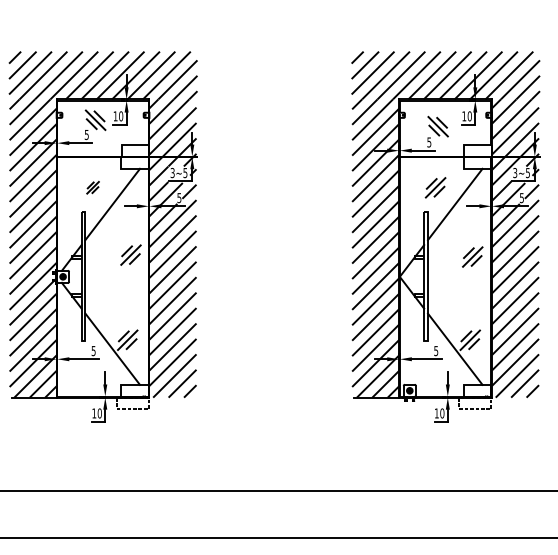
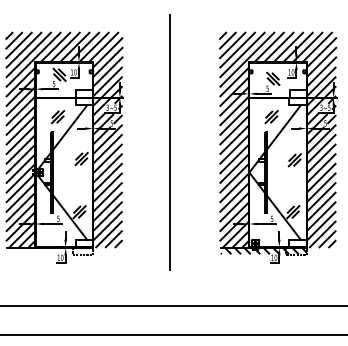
part: (92, 186) -> (57, 116), size x1.67
line: (271, 228) -> (169, 142), added
hatch: (422, 401) -> (263, 250), added

